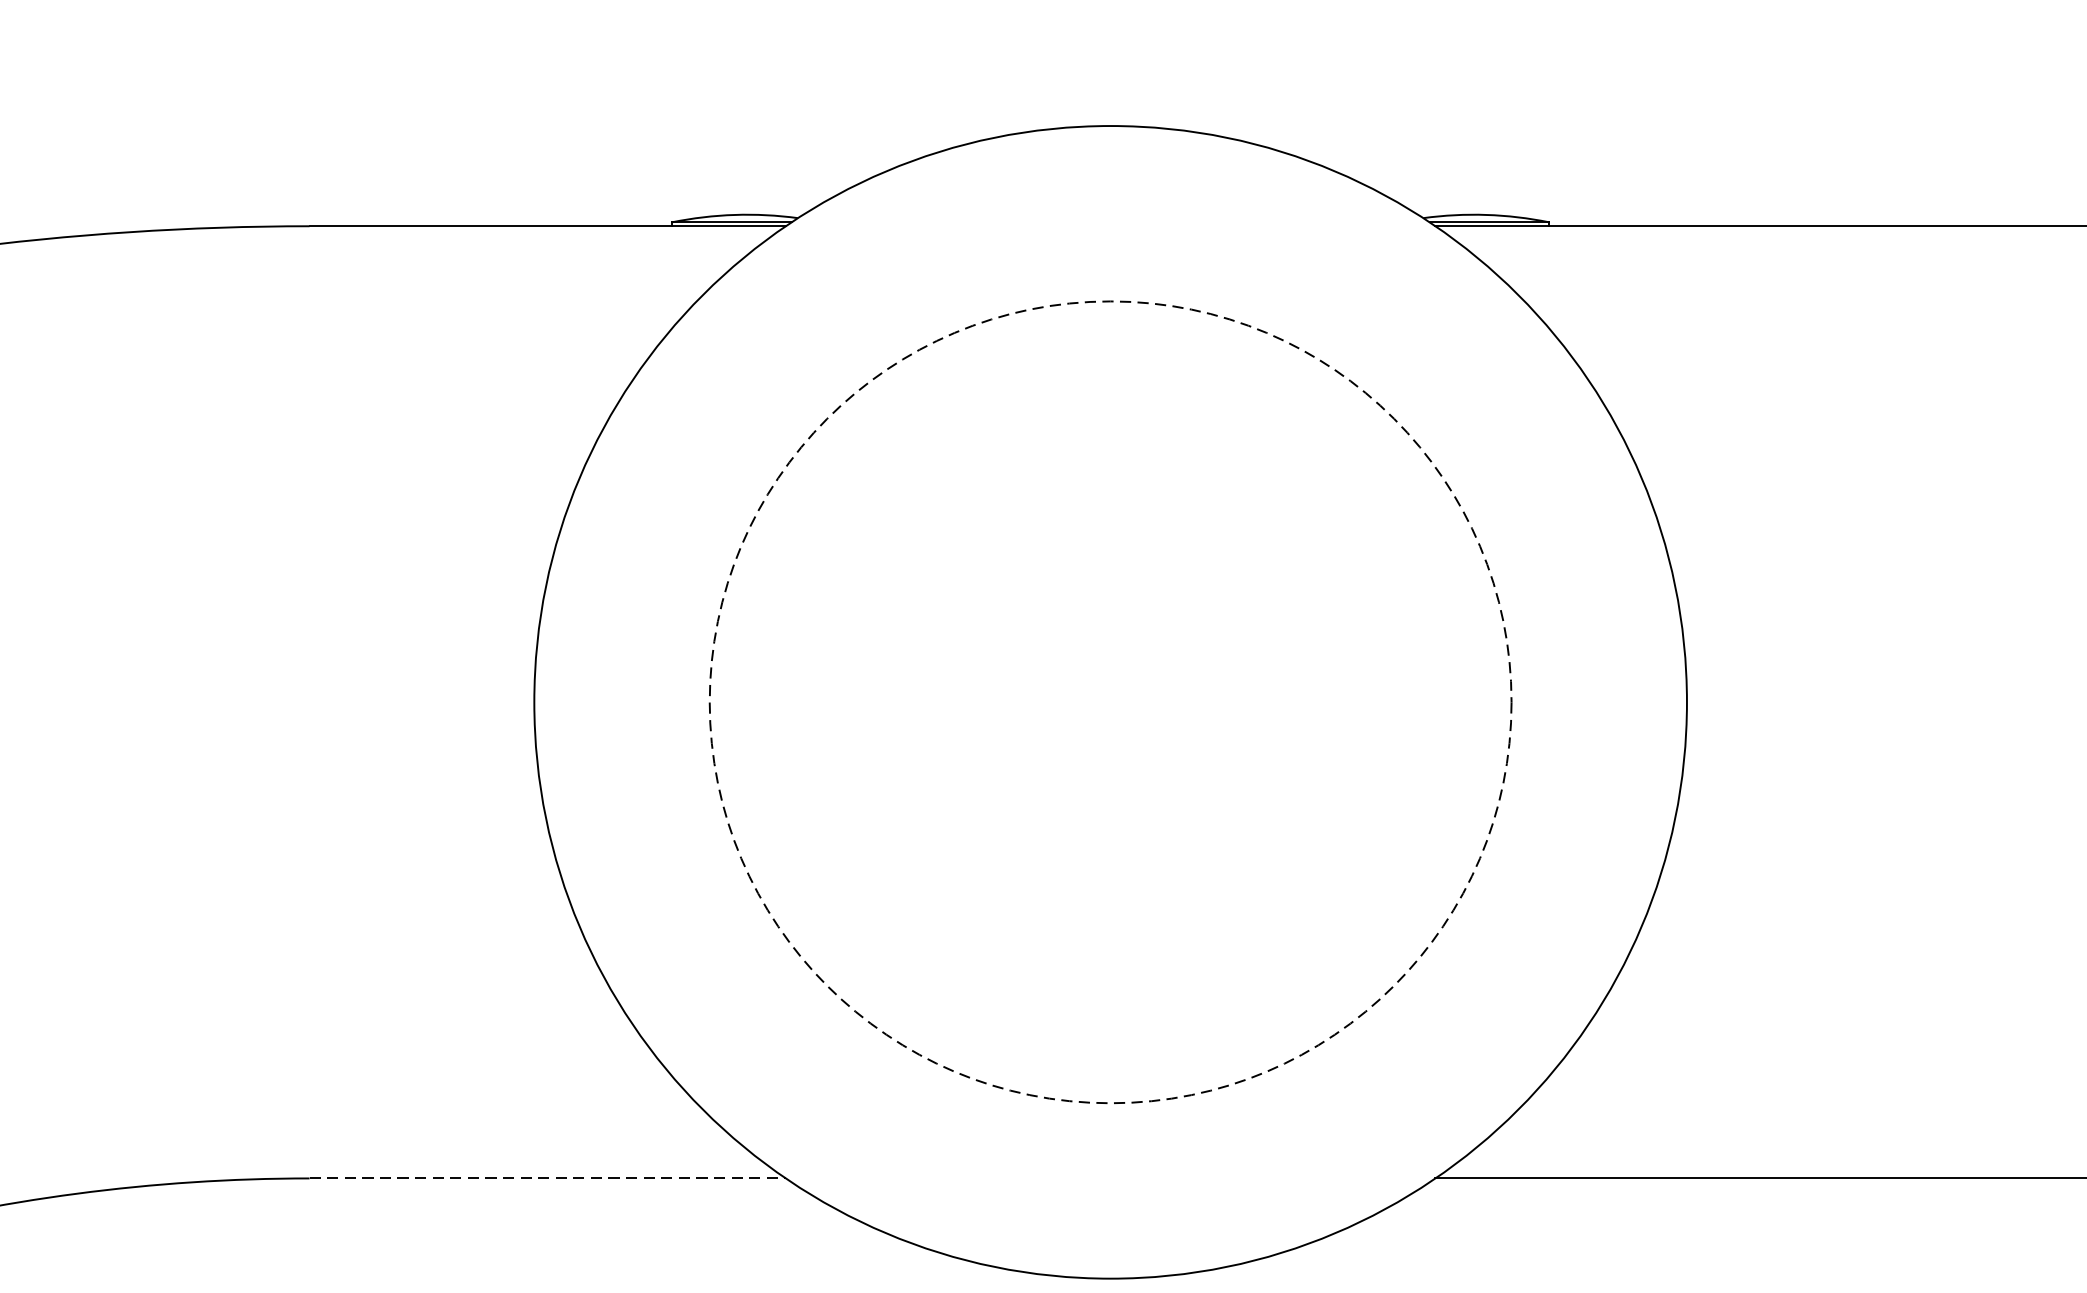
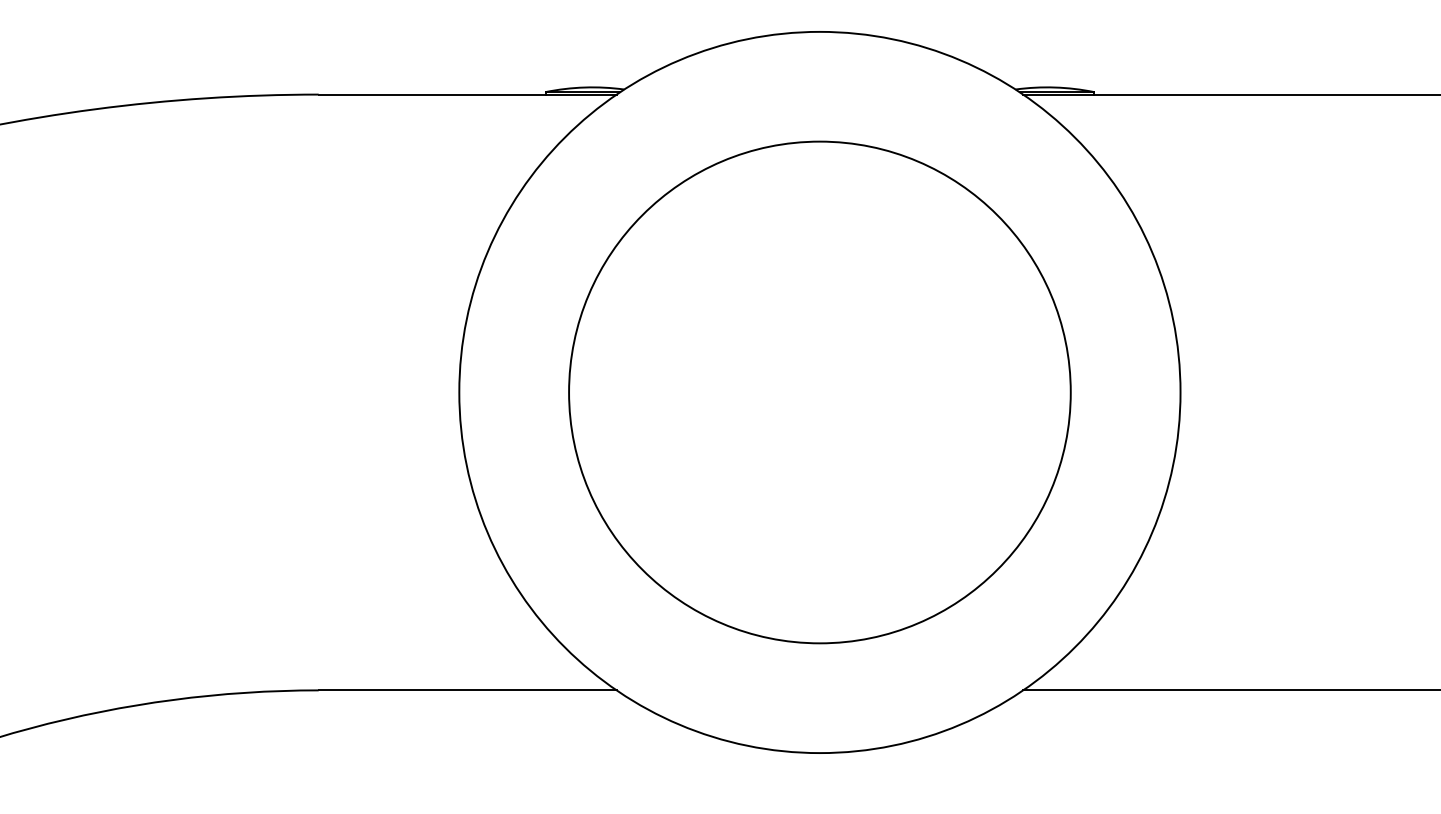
circle: (1109, 702) -> (819, 392), dashed -> solid
line: (549, 1178) -> (468, 690), dashed -> solid

